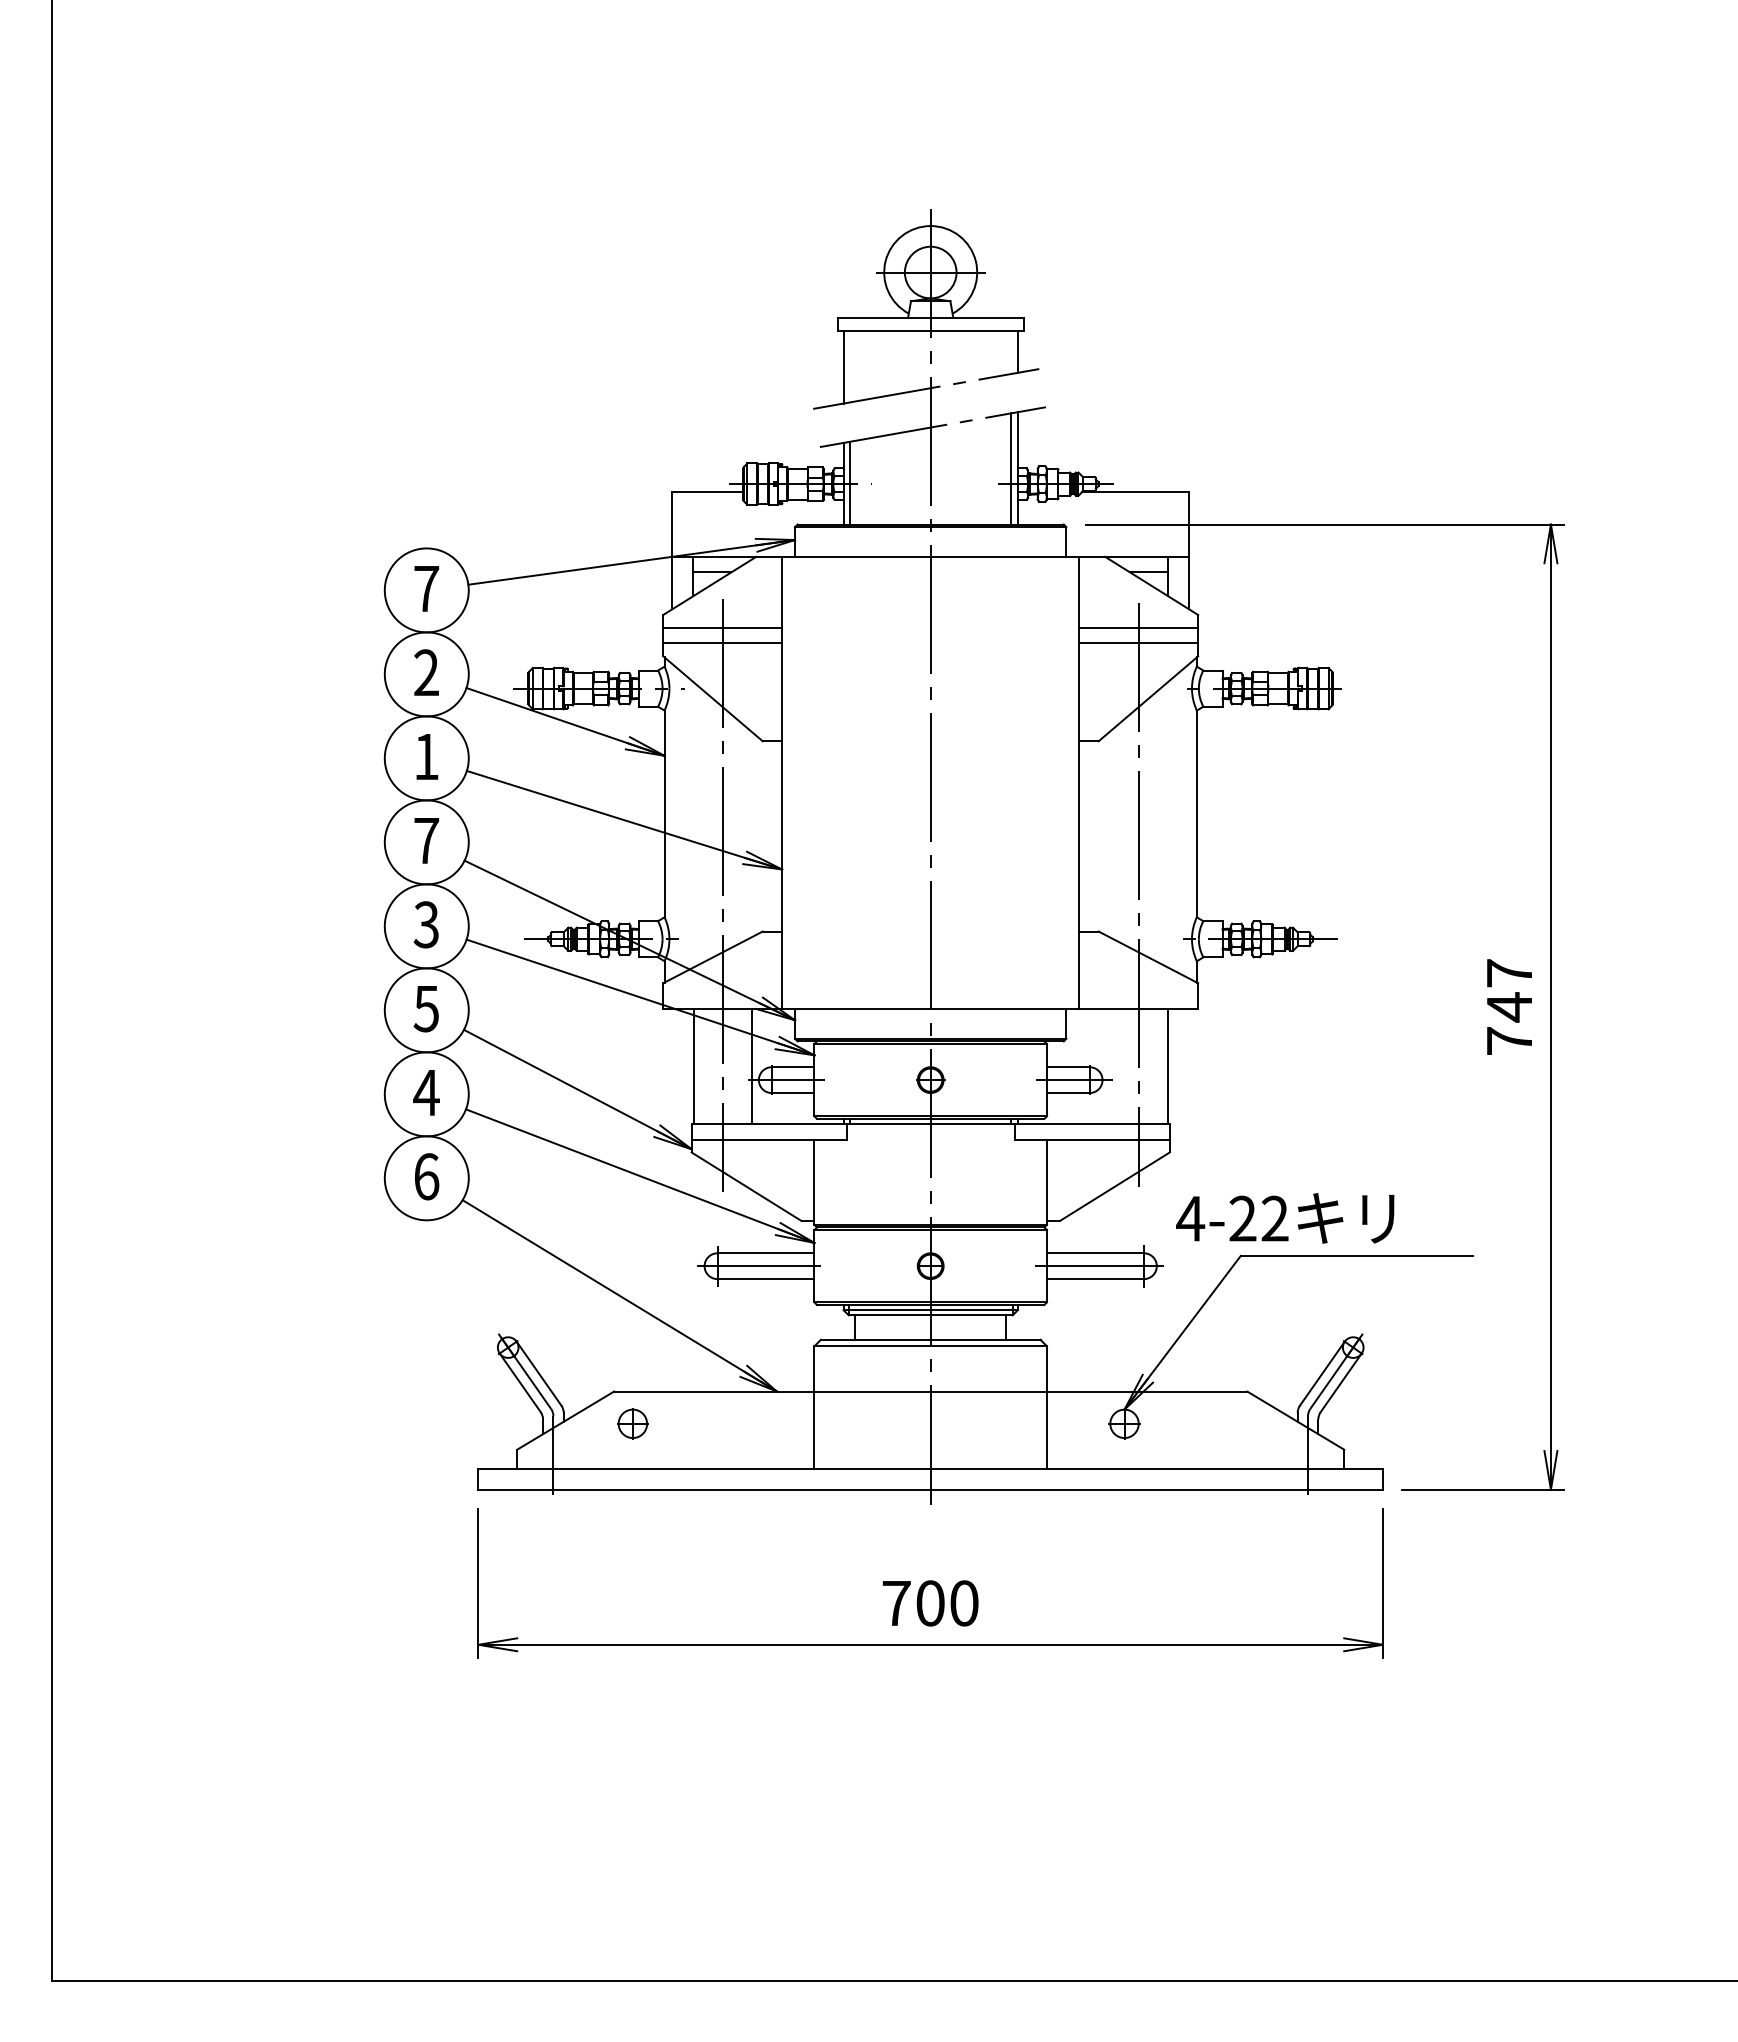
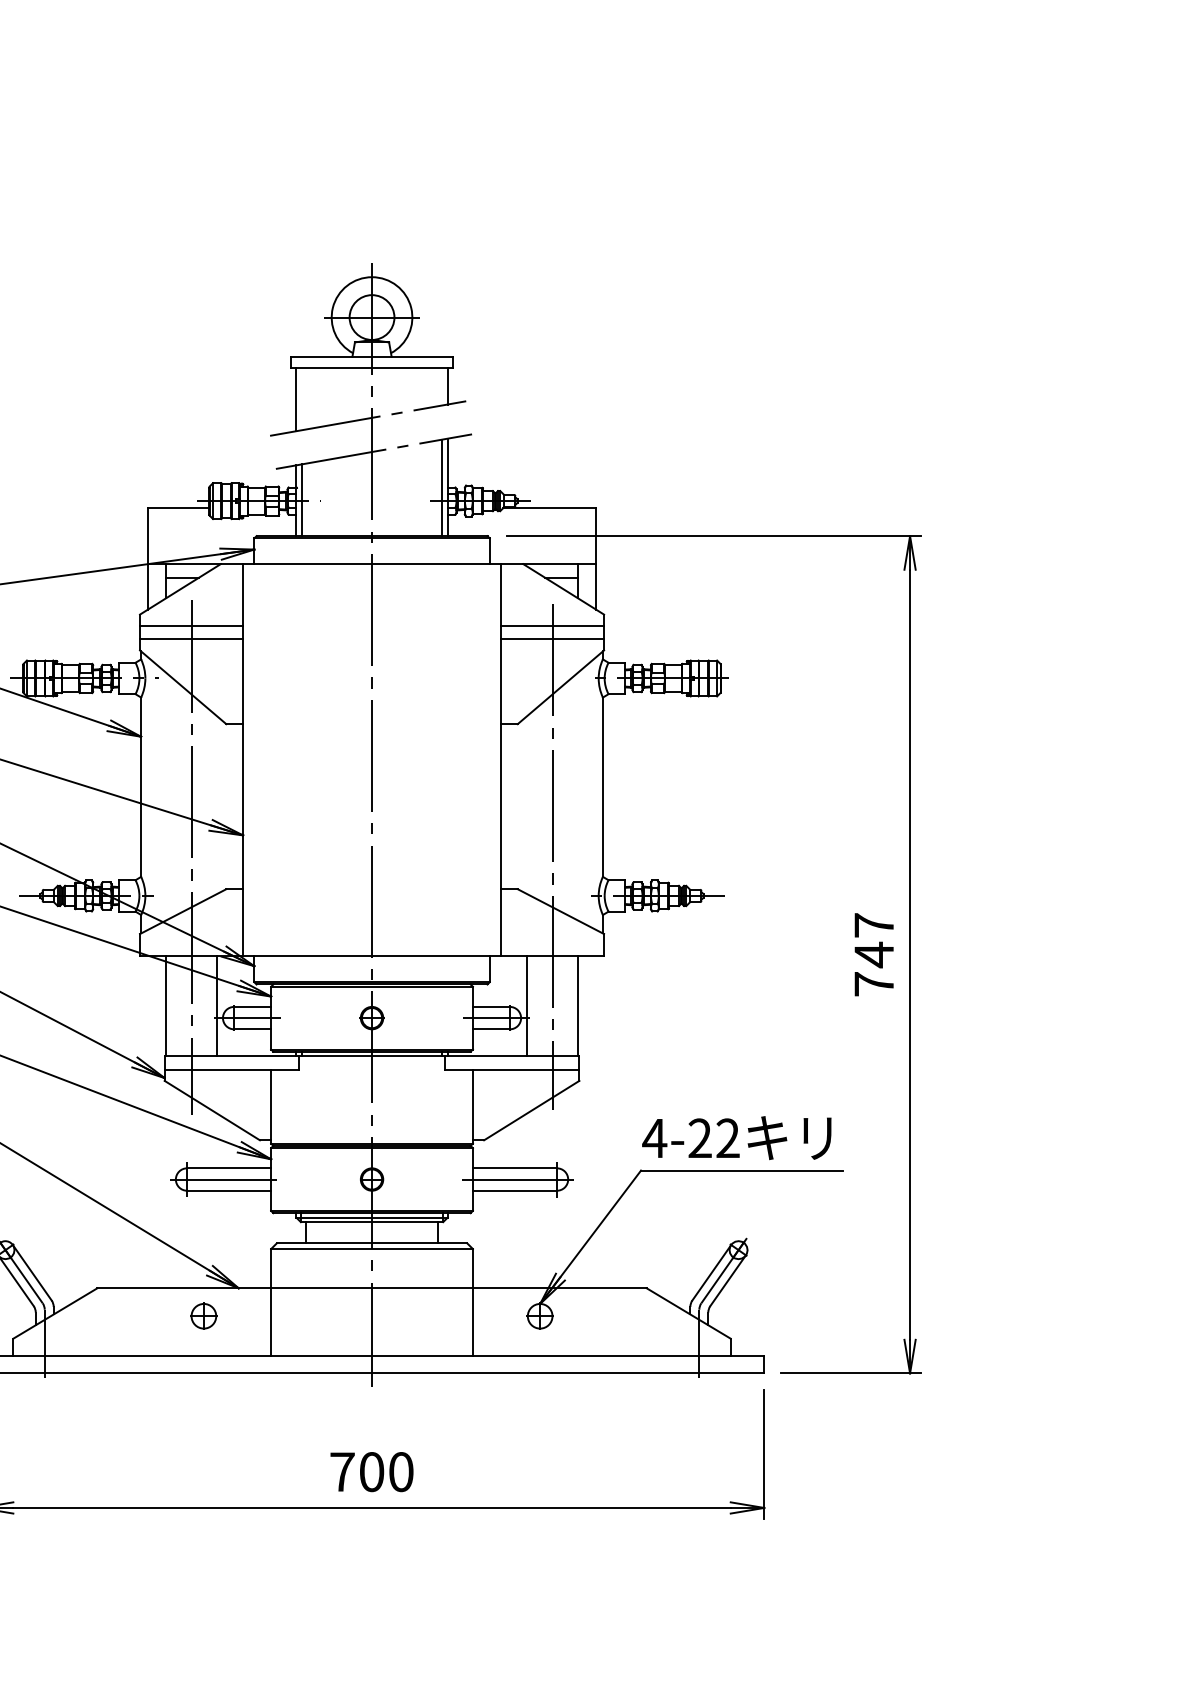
line: (1109, 1066) -> (527, 1006), added
text: (1285, 1218) -> (737, 1138), moved
part: (632, 1423) -> (203, 1315), moved

